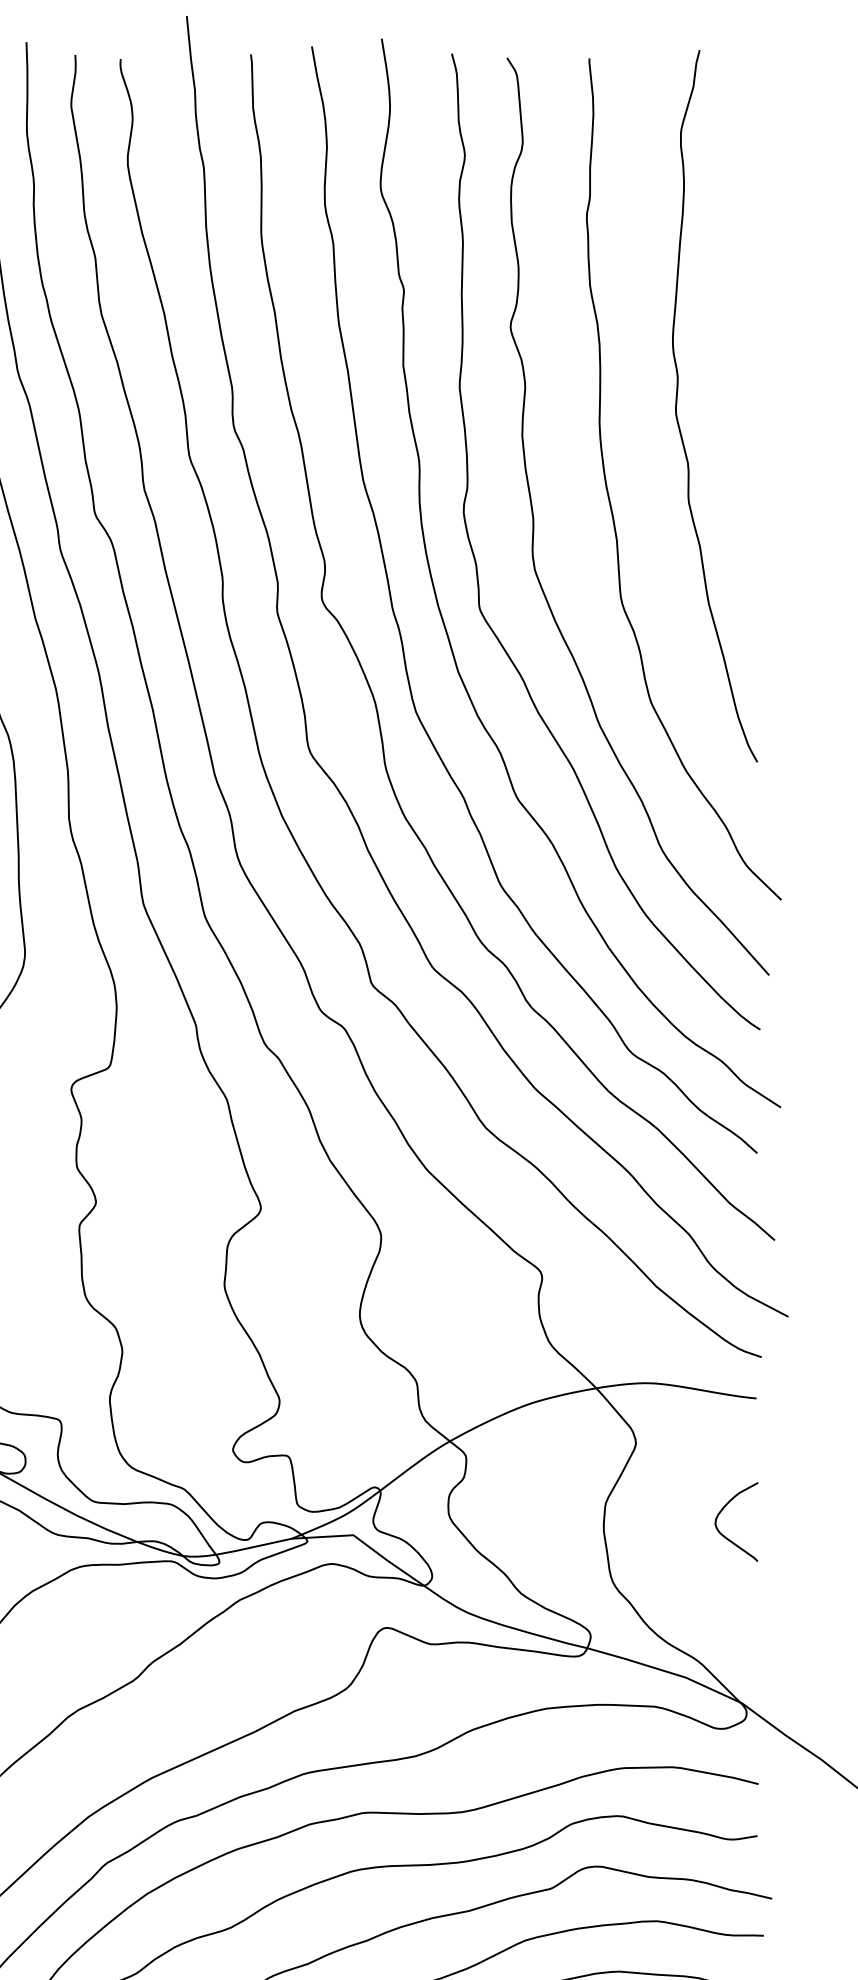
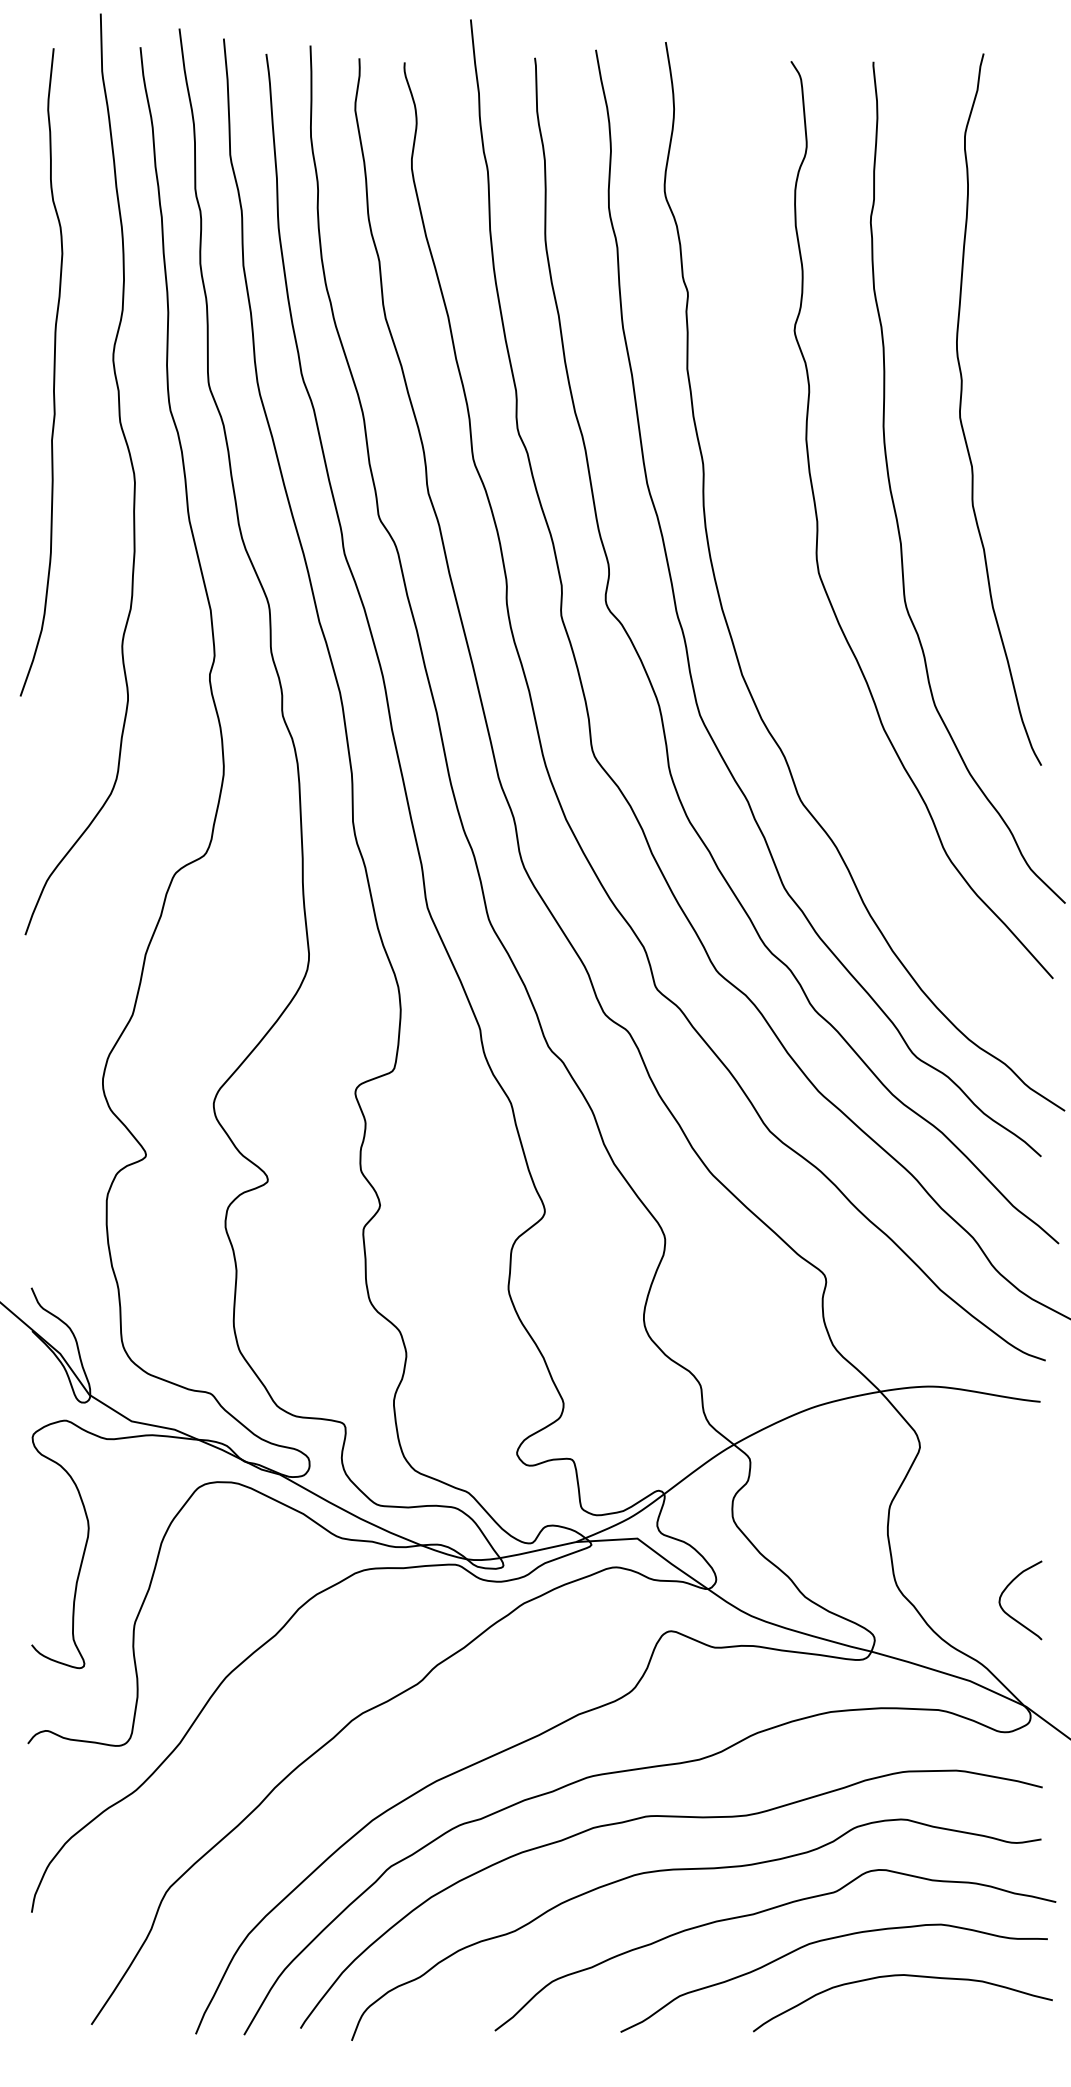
curve: (477, 565) -> (761, 568), removed
curve: (724, 1535) -> (1008, 1613), moved

